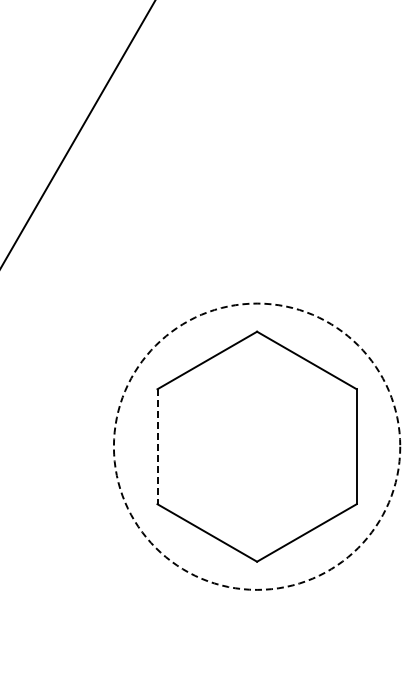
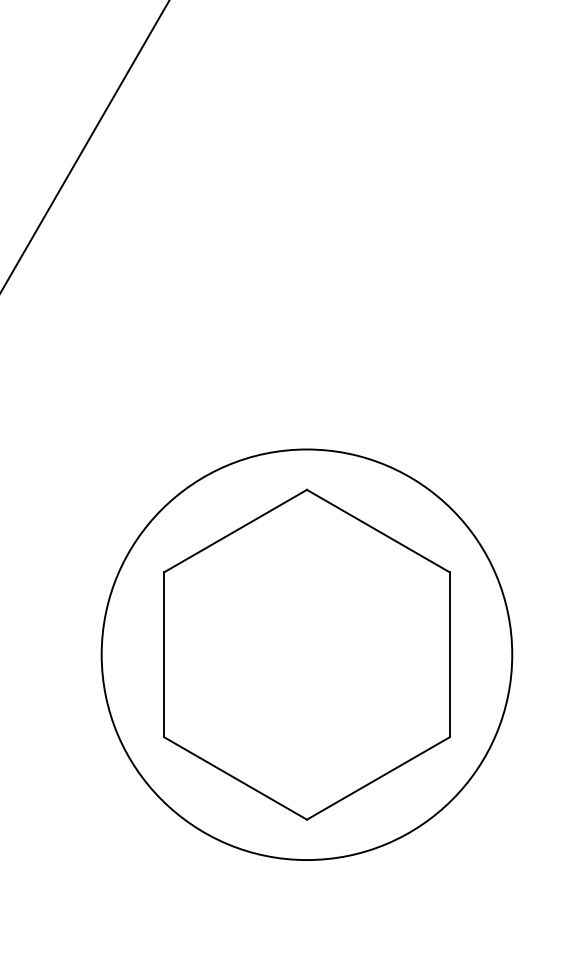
line: (157, 446) -> (164, 654), dashed -> solid
circle: (256, 446) -> (306, 654), dashed -> solid

